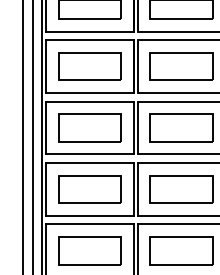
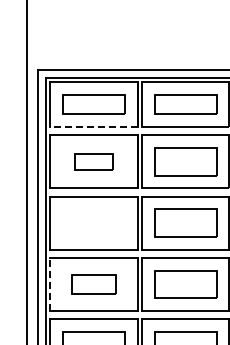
line: (90, 31) -> (94, 126), solid -> dashed
part: (89, 66) -> (93, 161), size x0.6
part: (89, 127) -> (93, 222), removed
line: (46, 189) -> (50, 284), solid -> dashed
part: (89, 189) -> (93, 284), size x0.7

